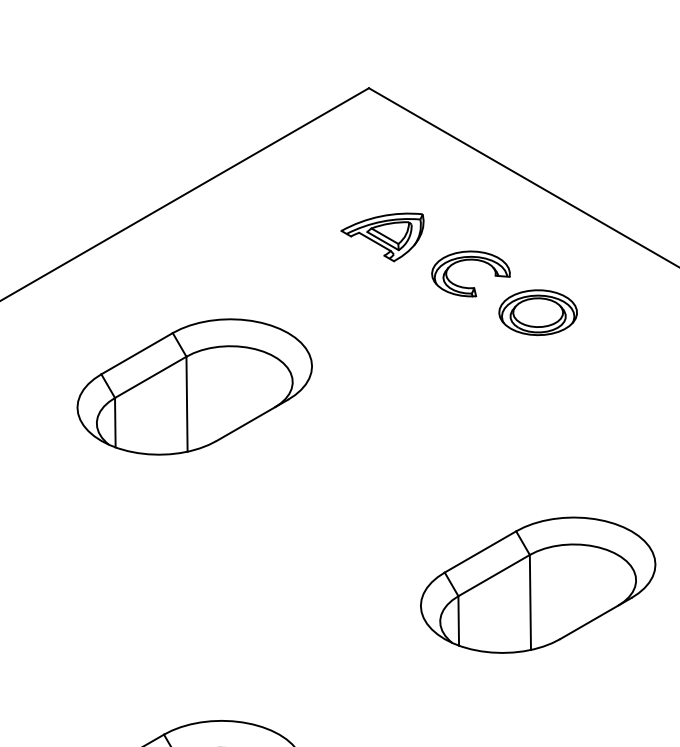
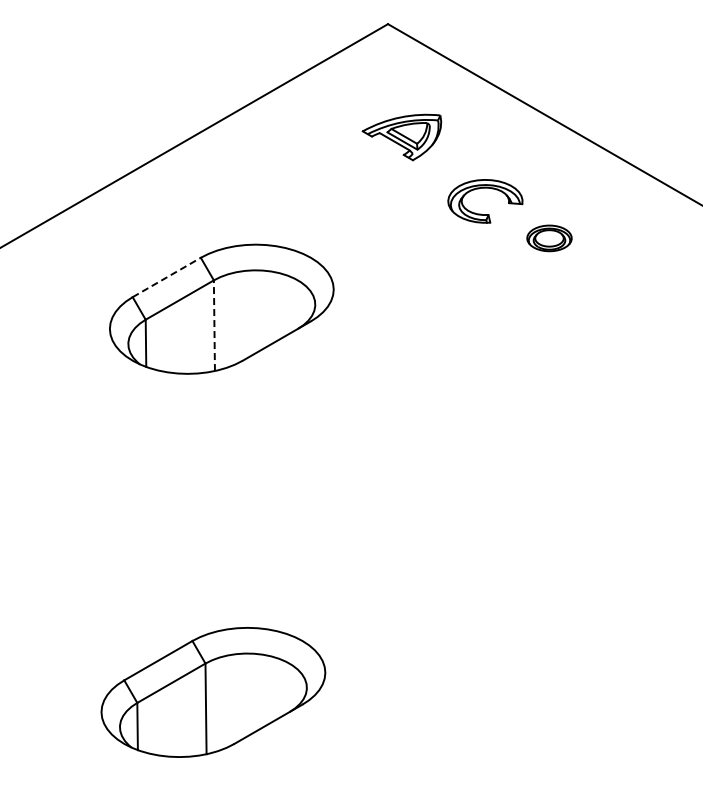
part: (382, 237) -> (401, 137), moved
part: (538, 312) -> (549, 238), size x0.6
line: (137, 353) -> (167, 277), solid -> dashed
line: (187, 404) -> (214, 325), solid -> dashed
part: (538, 584) -> (549, 497), removed

